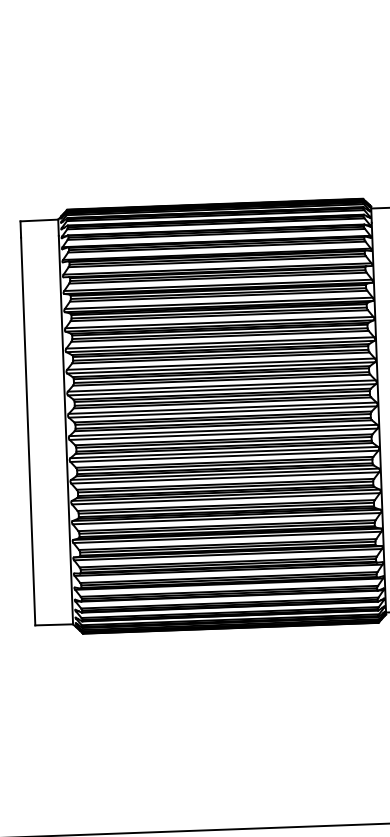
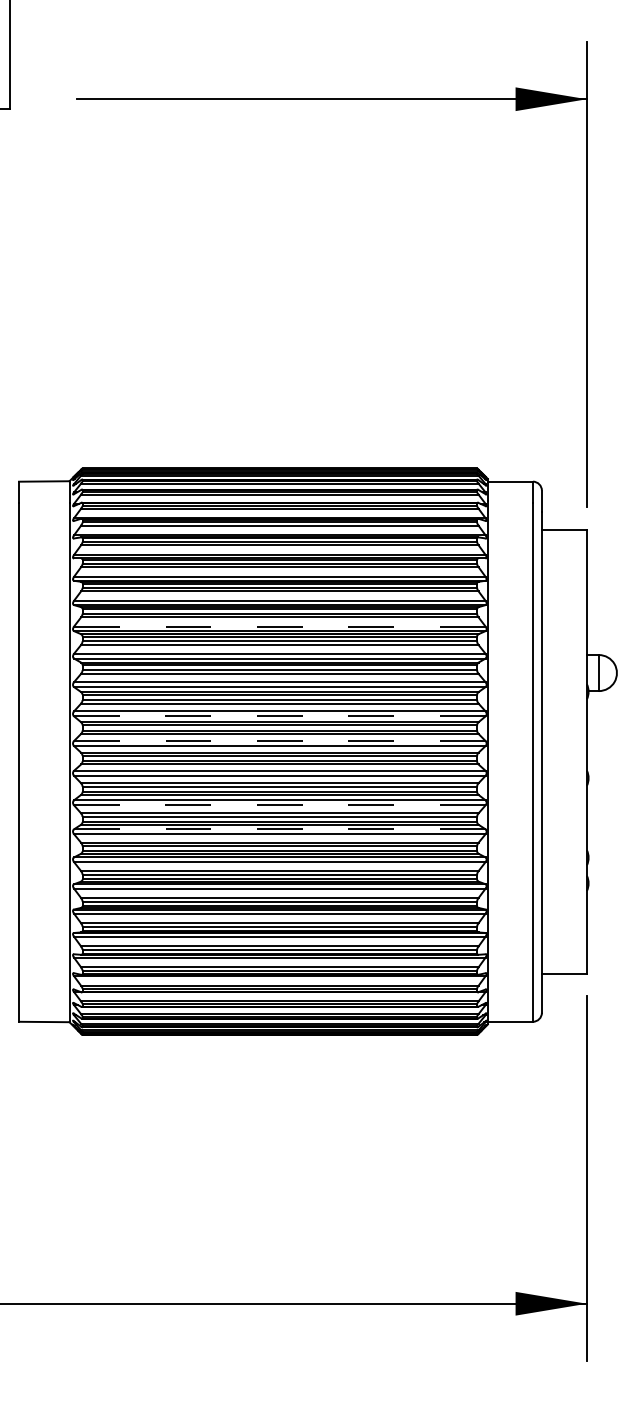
line: (219, 322) -> (279, 626), solid -> dashed
line: (221, 389) -> (279, 716), solid -> dashed
line: (222, 408) -> (279, 741), solid -> dashed
line: (224, 456) -> (279, 805), solid -> dashed
line: (224, 474) -> (279, 829), solid -> dashed

